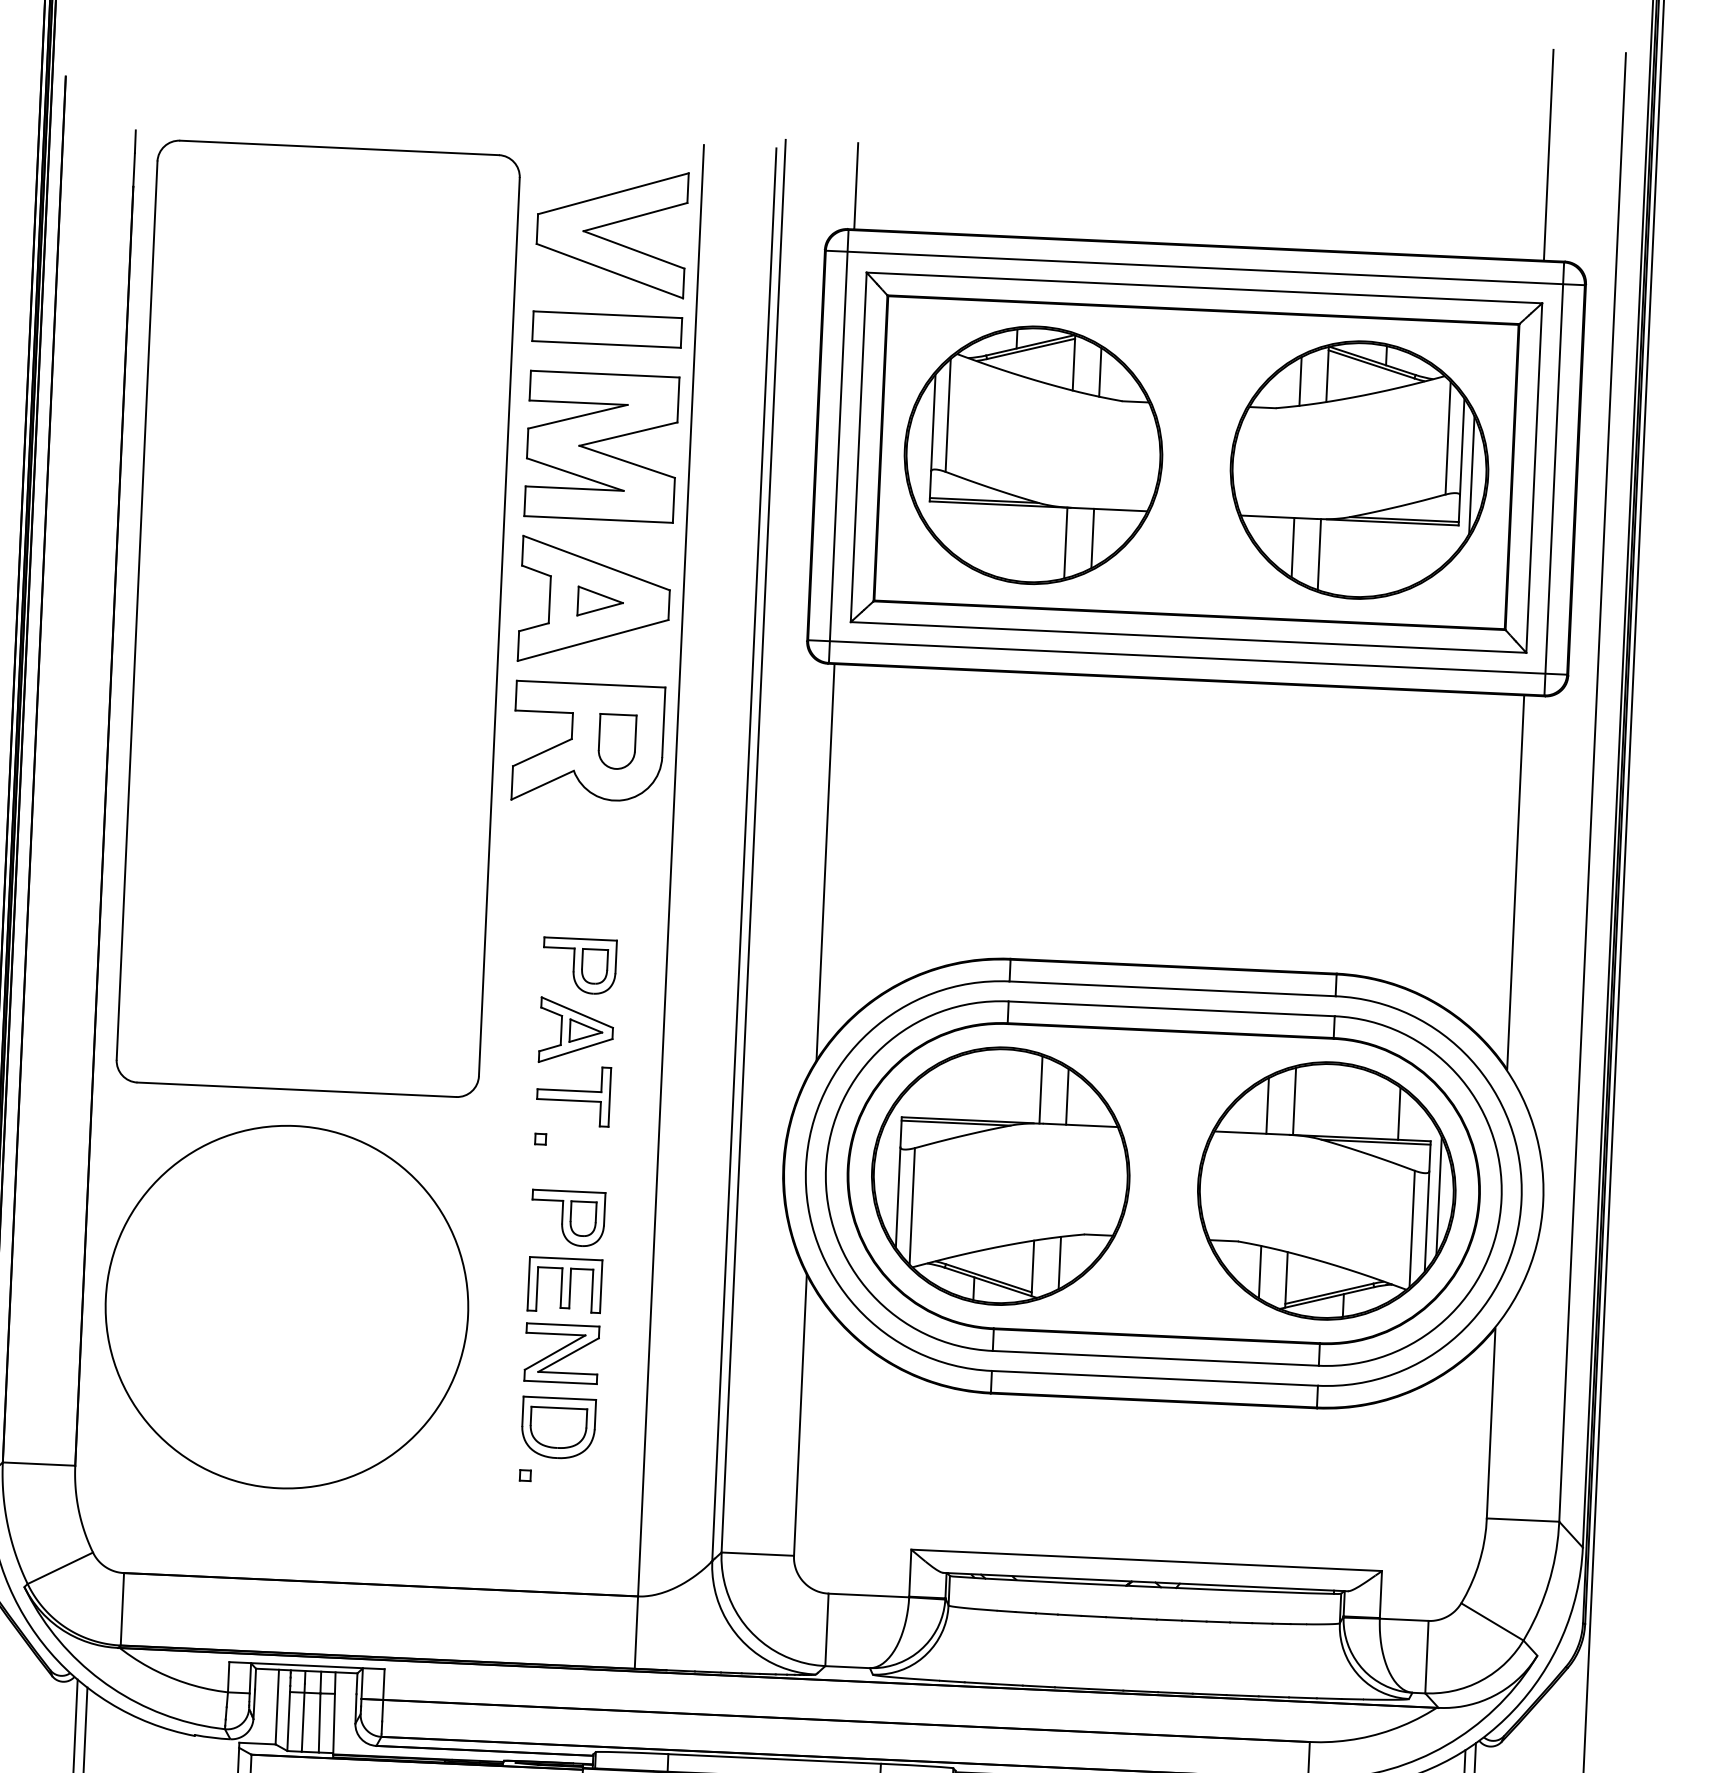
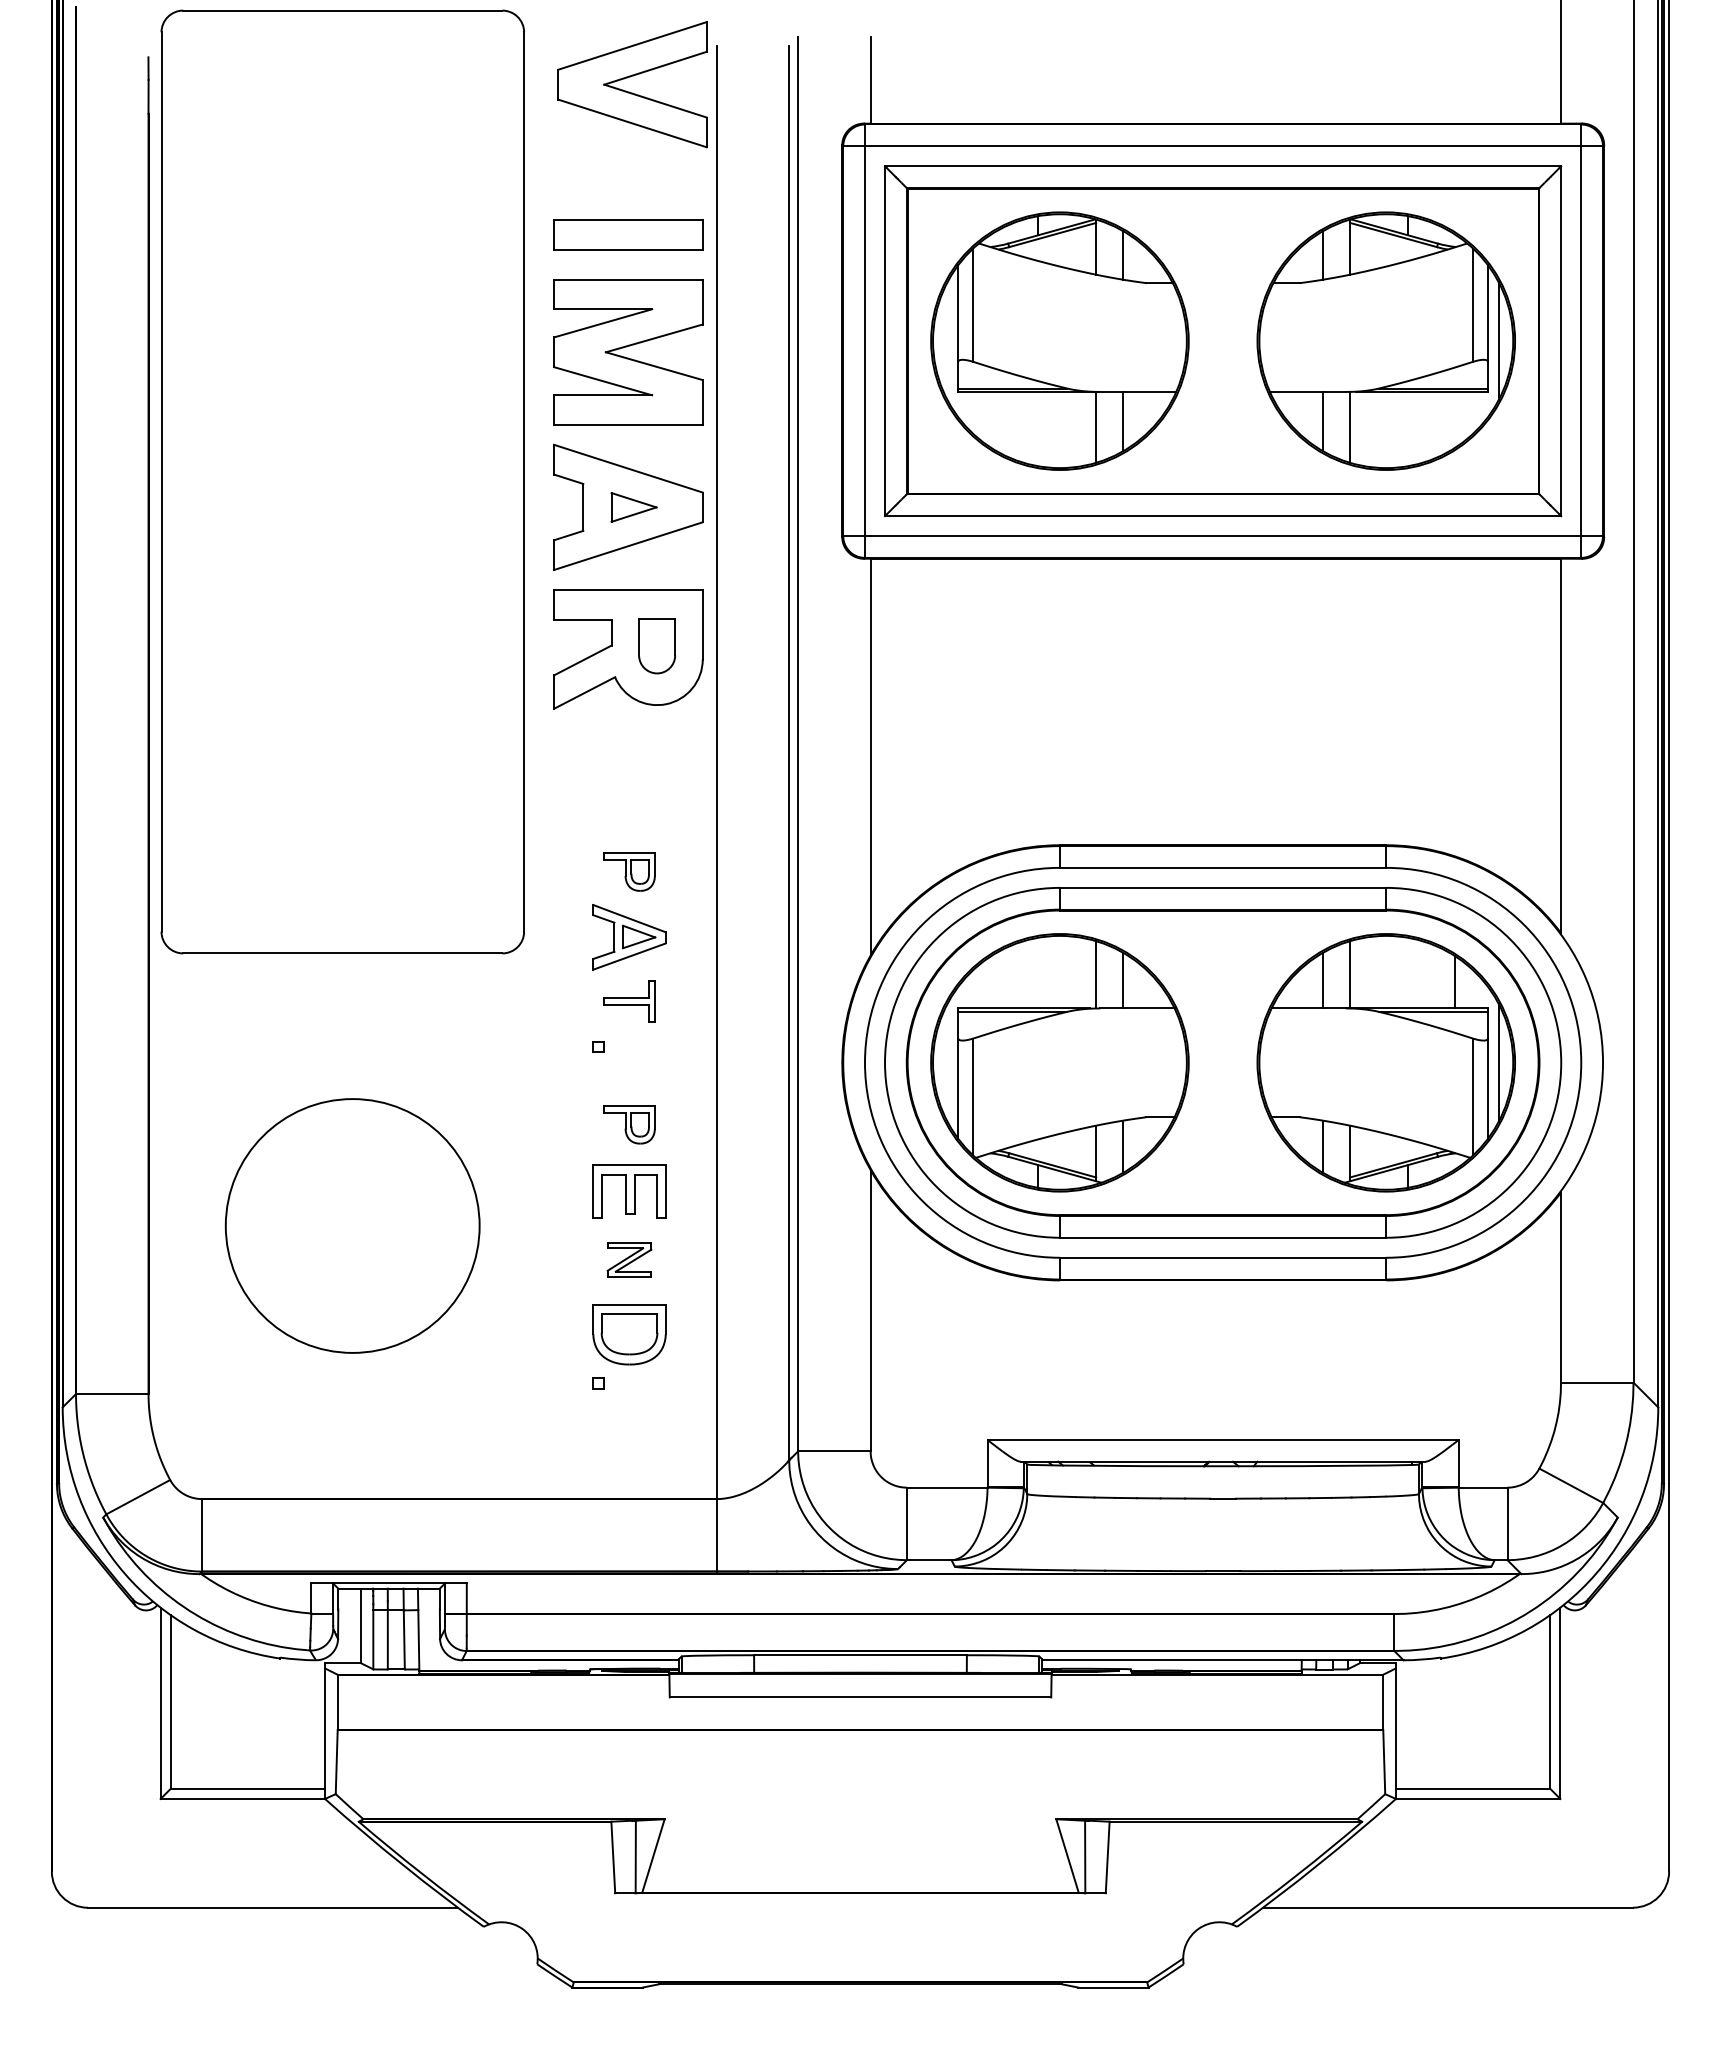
part: (610, 225) -> (630, 77), moved
part: (317, 618) -> (342, 481), moved
part: (579, 965) -> (629, 871), size x0.7
part: (573, 1095) -> (629, 1001), size x0.7
part: (567, 1218) -> (629, 1124), size x0.7
circle: (286, 1306) -> (352, 1225), size x0.7
part: (561, 1353) -> (629, 1259), size x0.6

